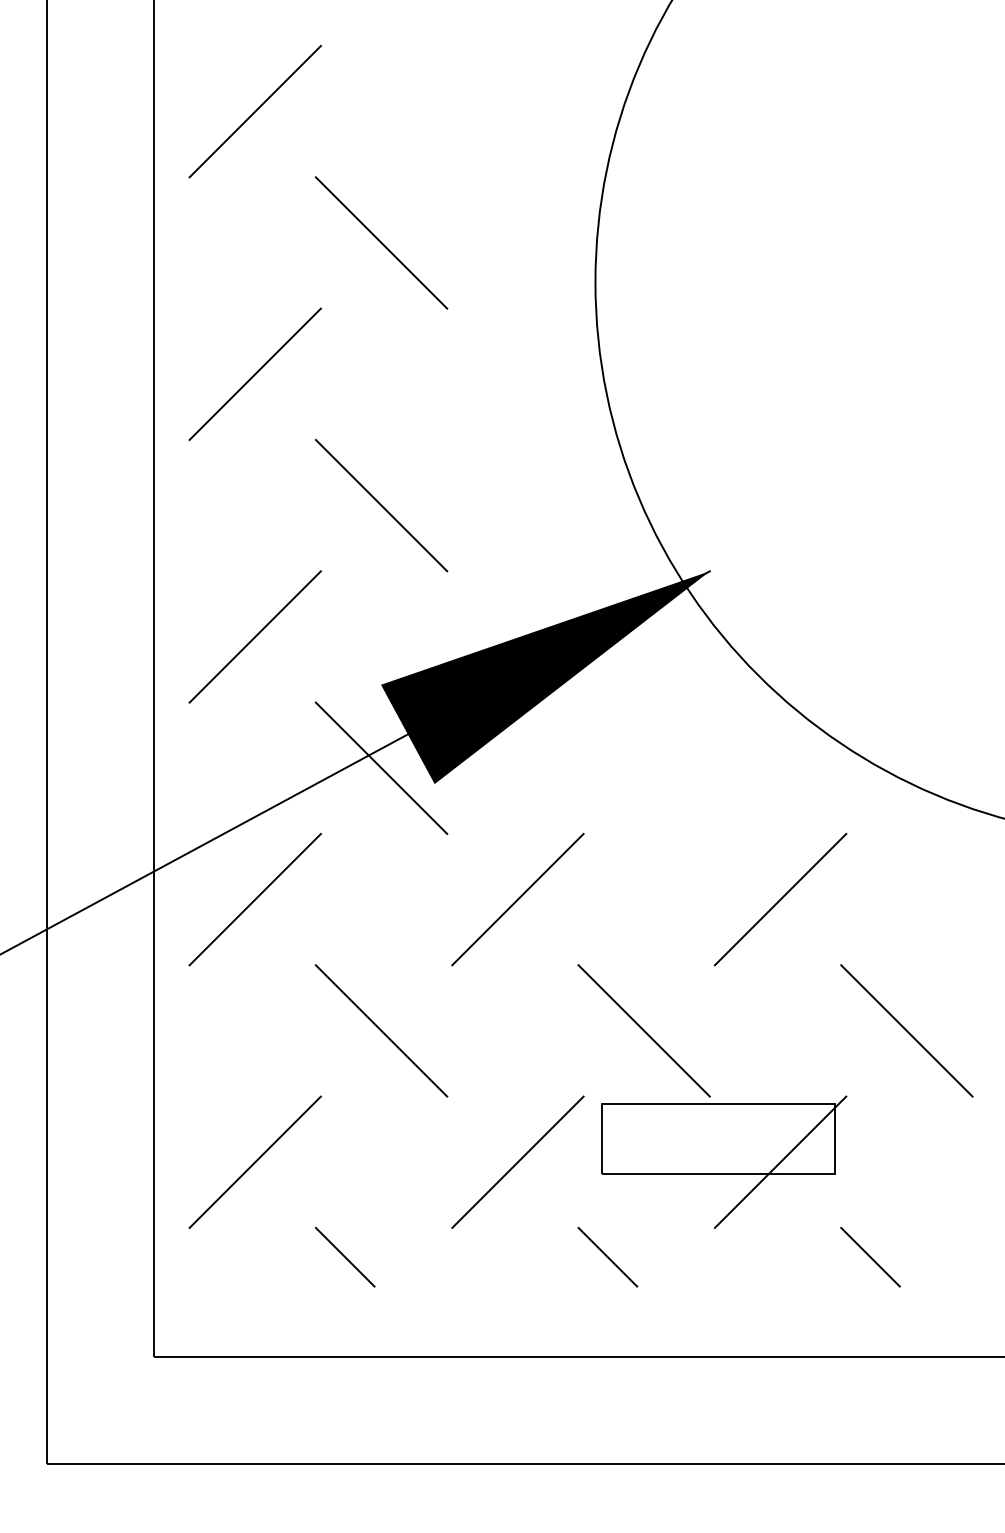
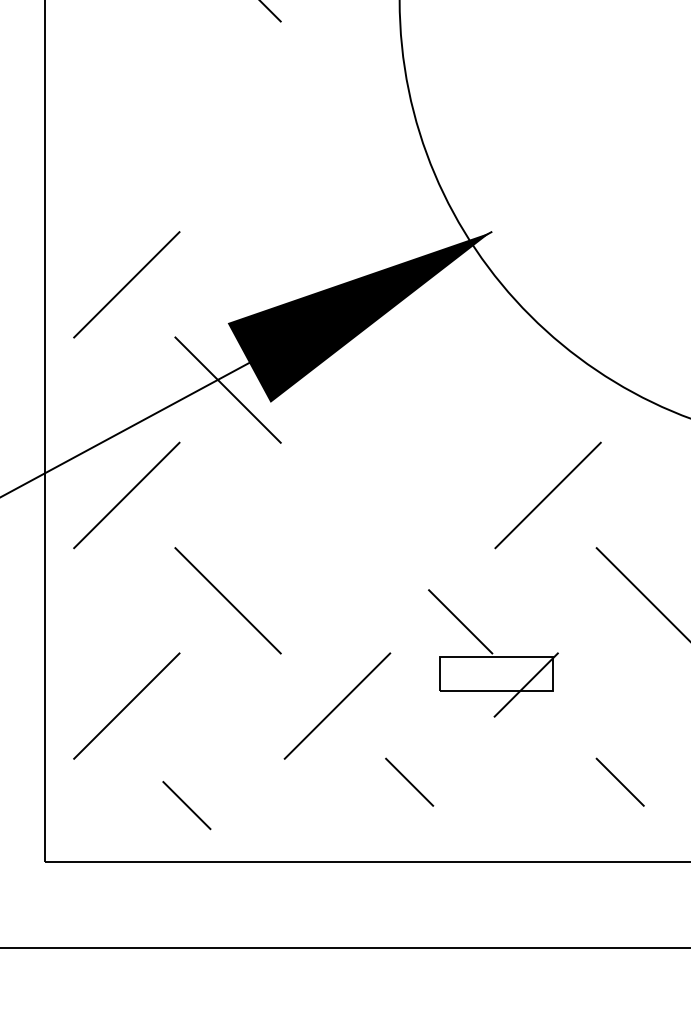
line: (254, 373) -> (126, 73), removed
line: (381, 505) -> (228, 179), removed
line: (517, 899) -> (337, 495), removed
part: (712, 1096) -> (493, 653), size x0.6
line: (344, 1256) -> (186, 804), moved

